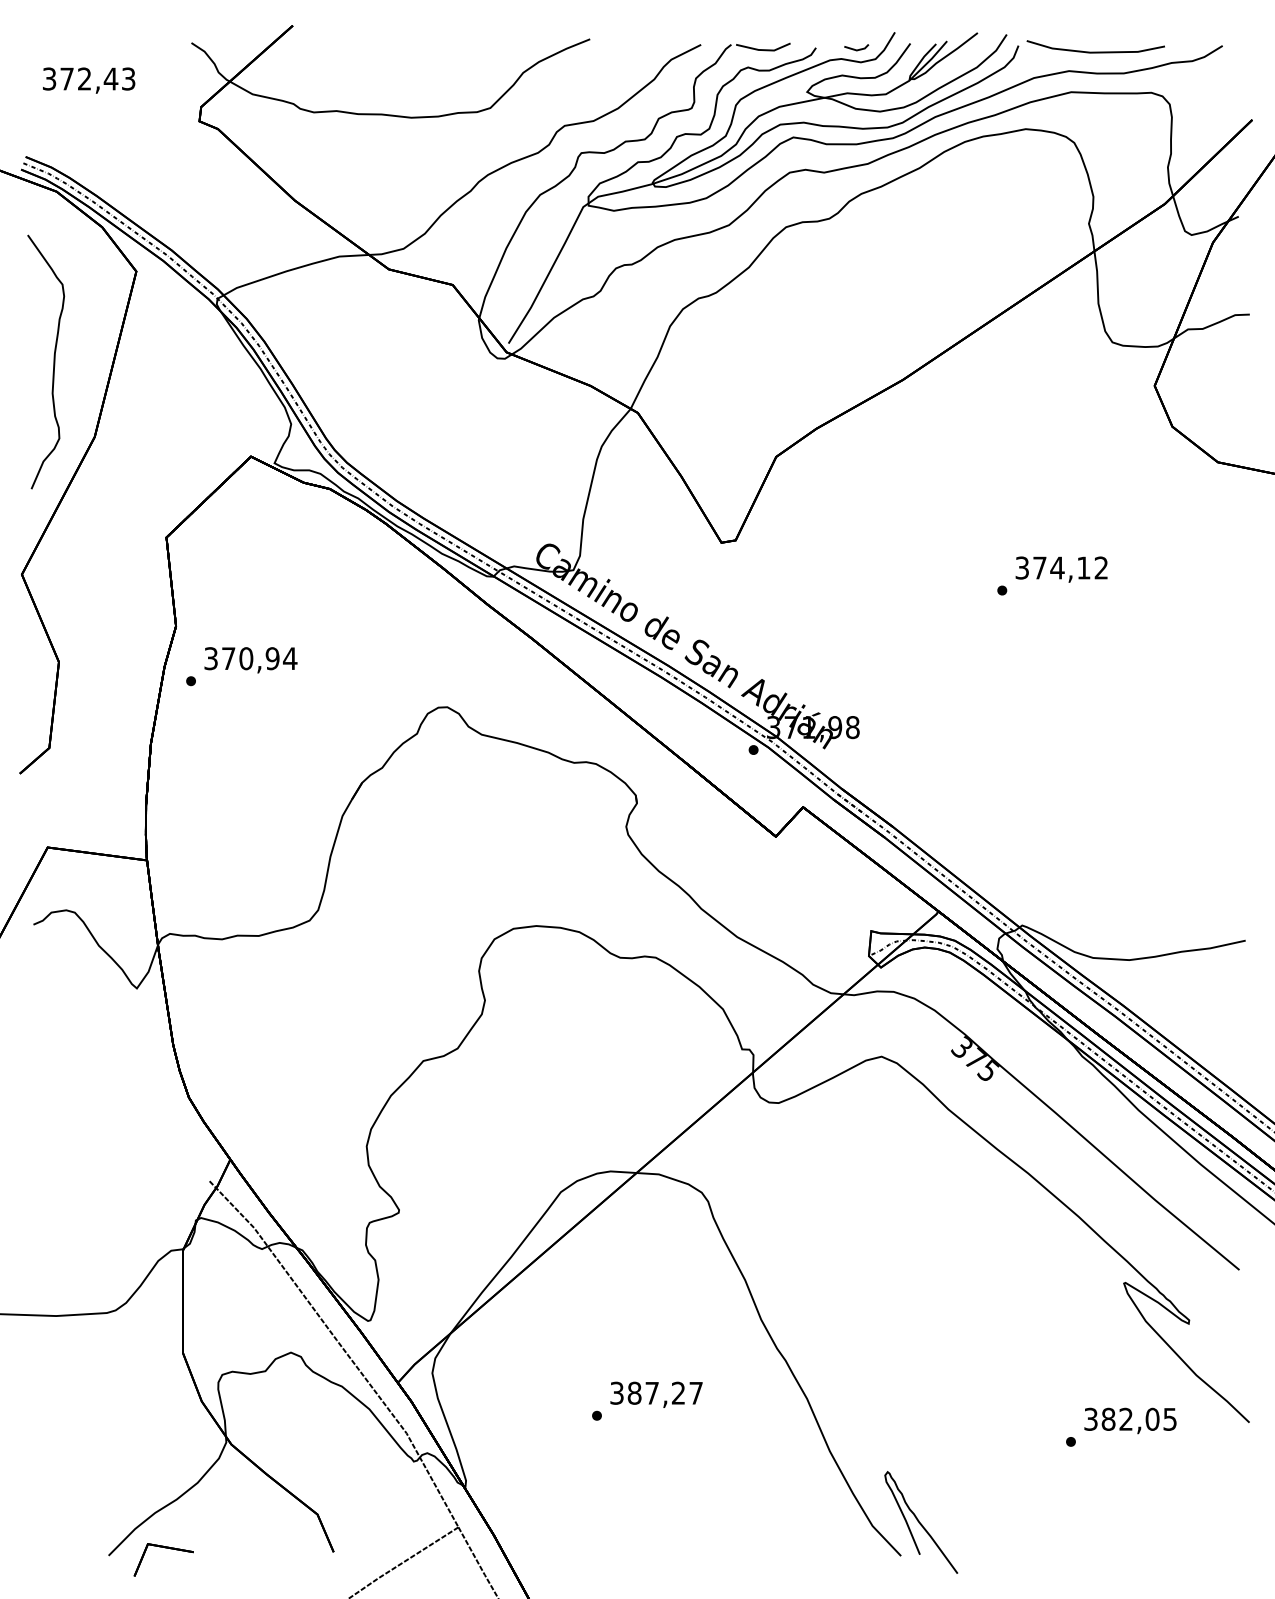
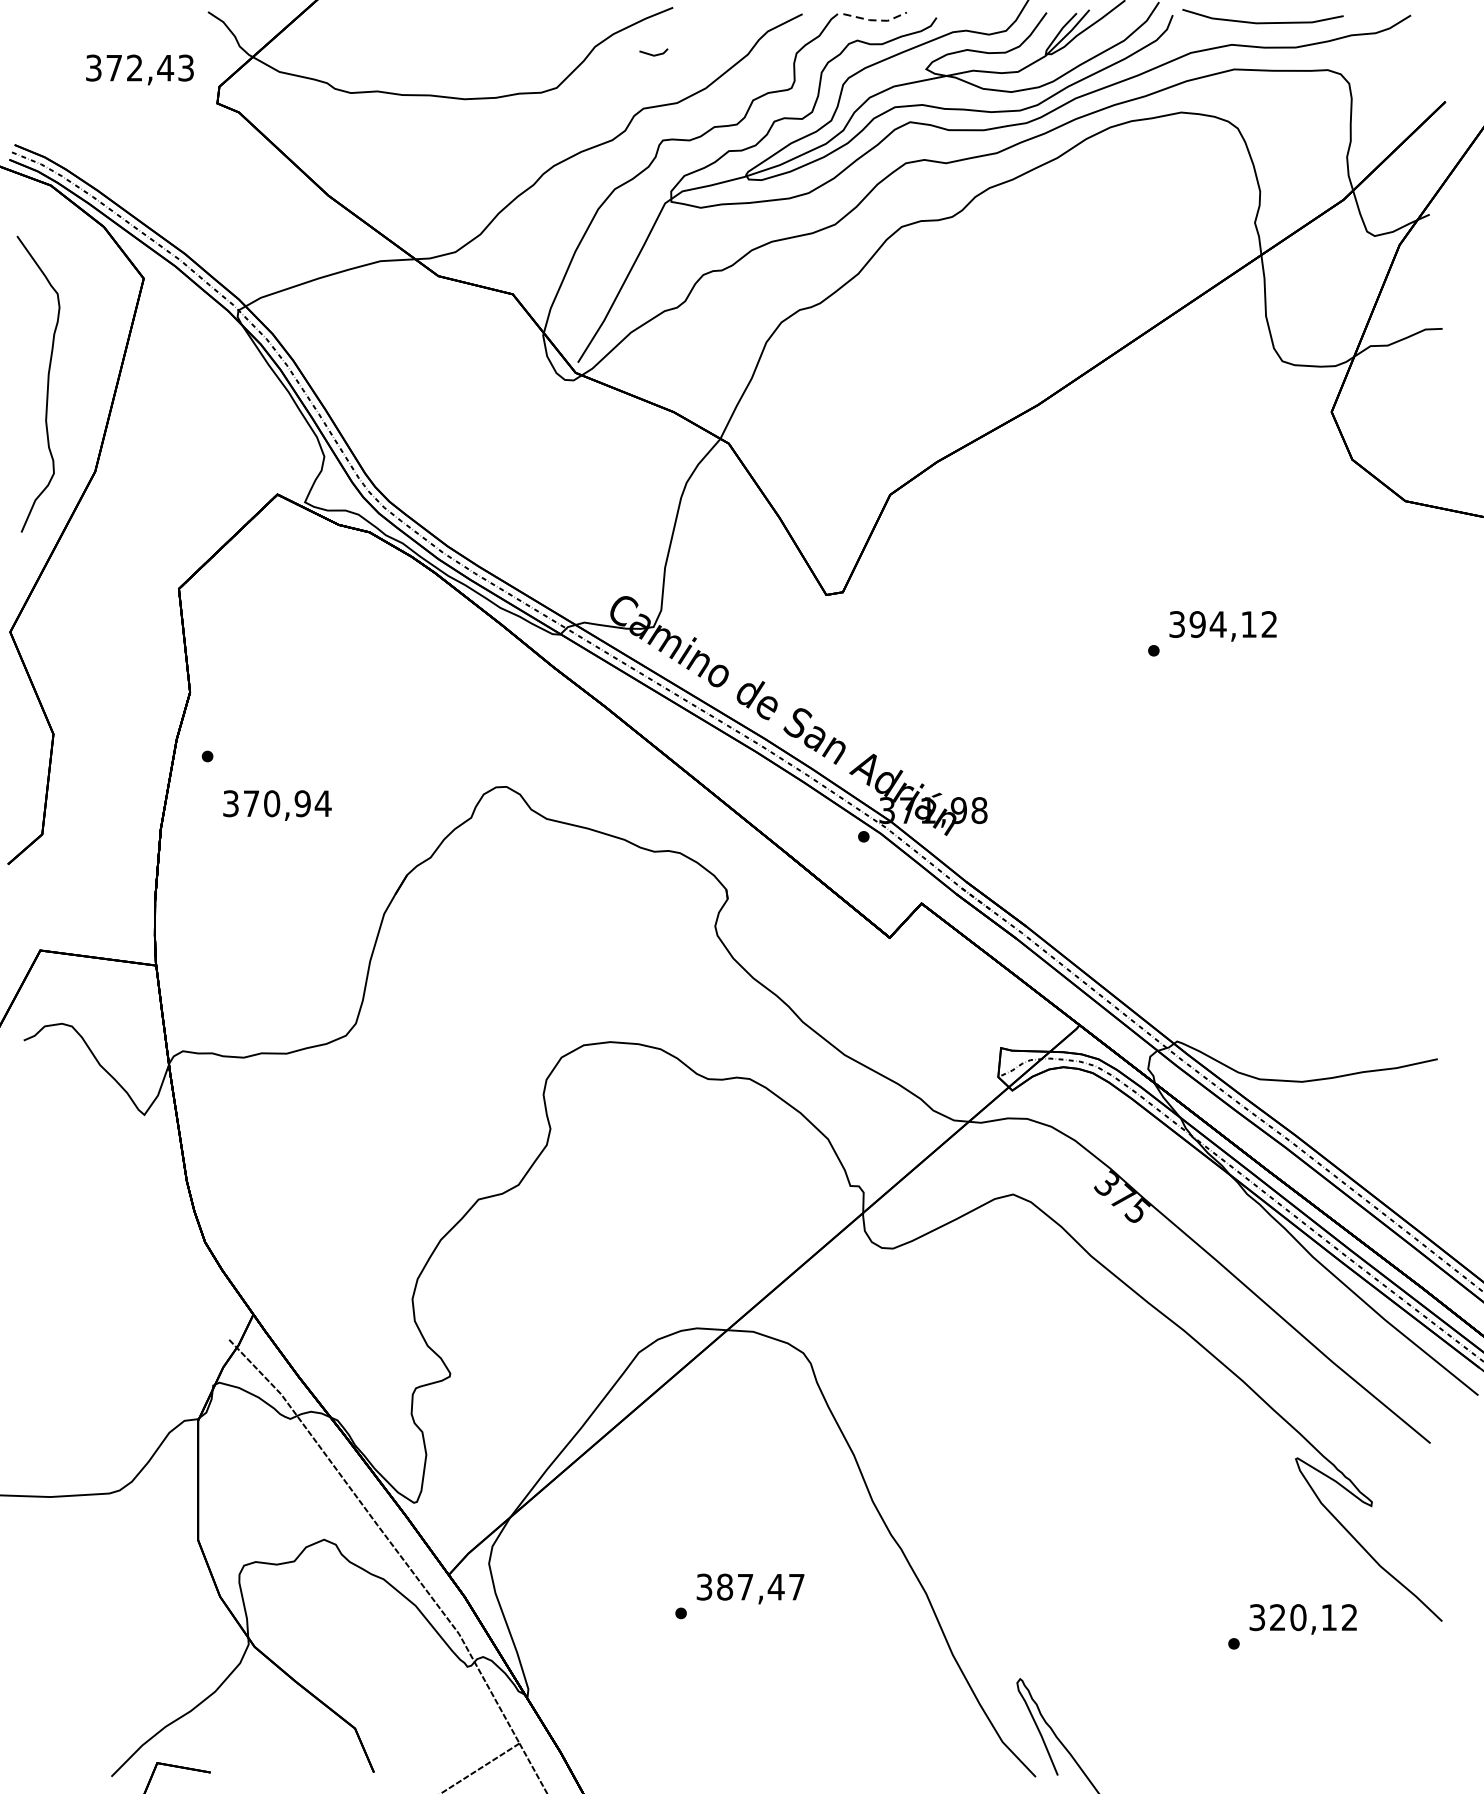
line: (856, 49) -> (653, 54), moved
line: (763, 50) -> (875, 20), solid -> dashed
text: (89, 80) -> (140, 69), moved
text: (1039, 567) -> (1197, 623), 374,12 -> 394,12
text: (250, 660) -> (276, 805), moved
text: (678, 1392) -> (776, 1586), 387,27 -> 387,47
text: (1138, 1418) -> (1312, 1616), 382,05 -> 320,12

